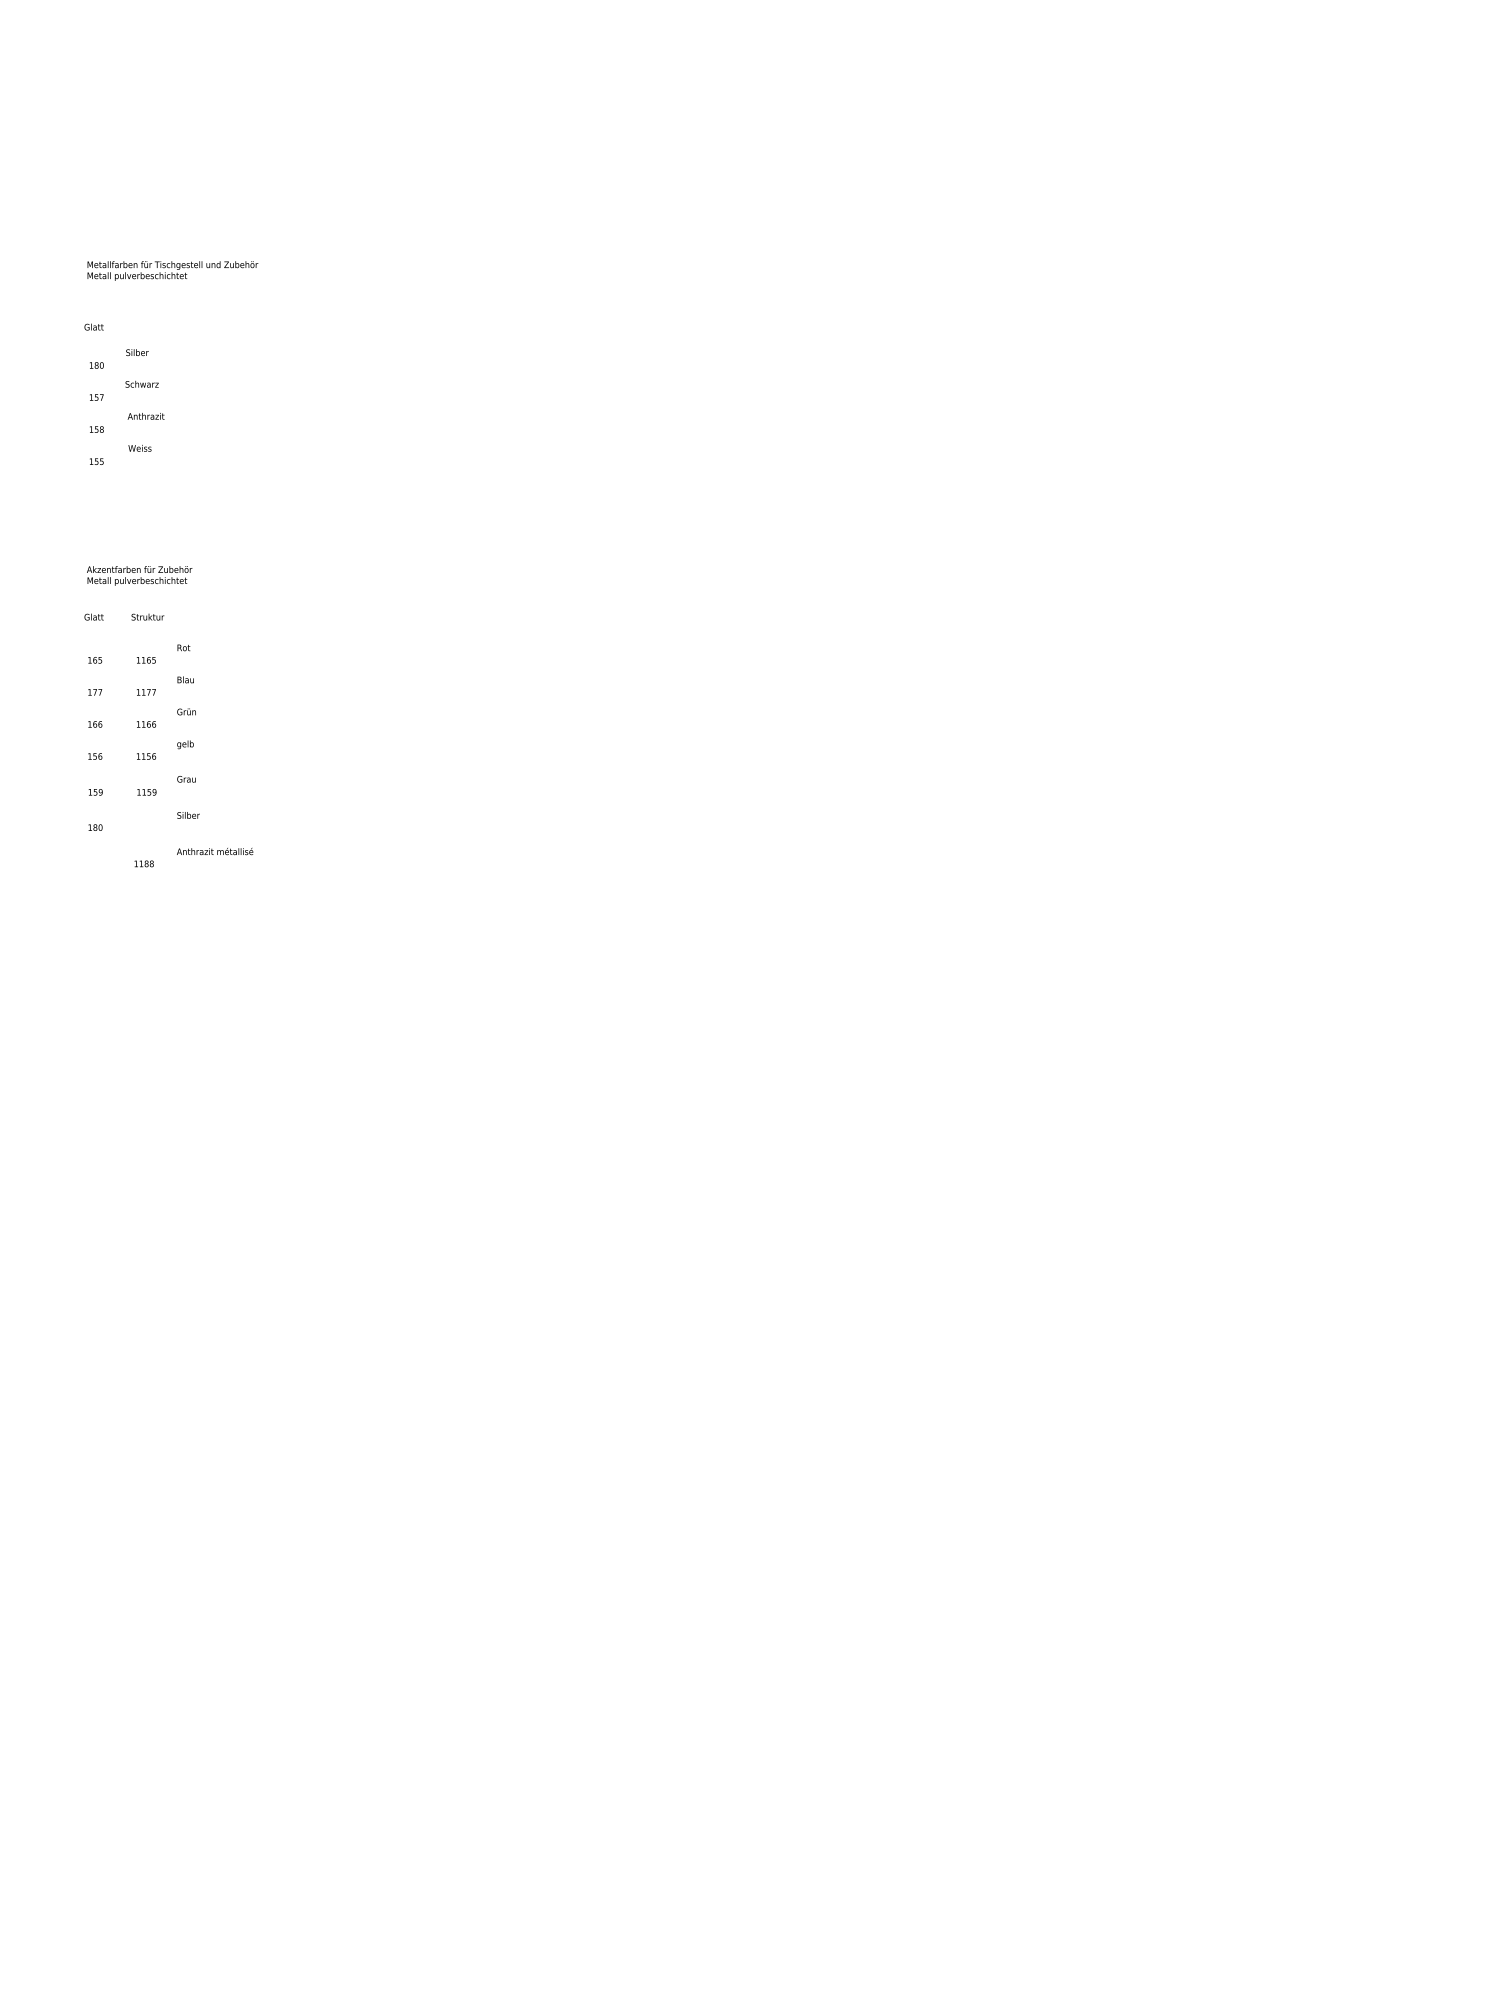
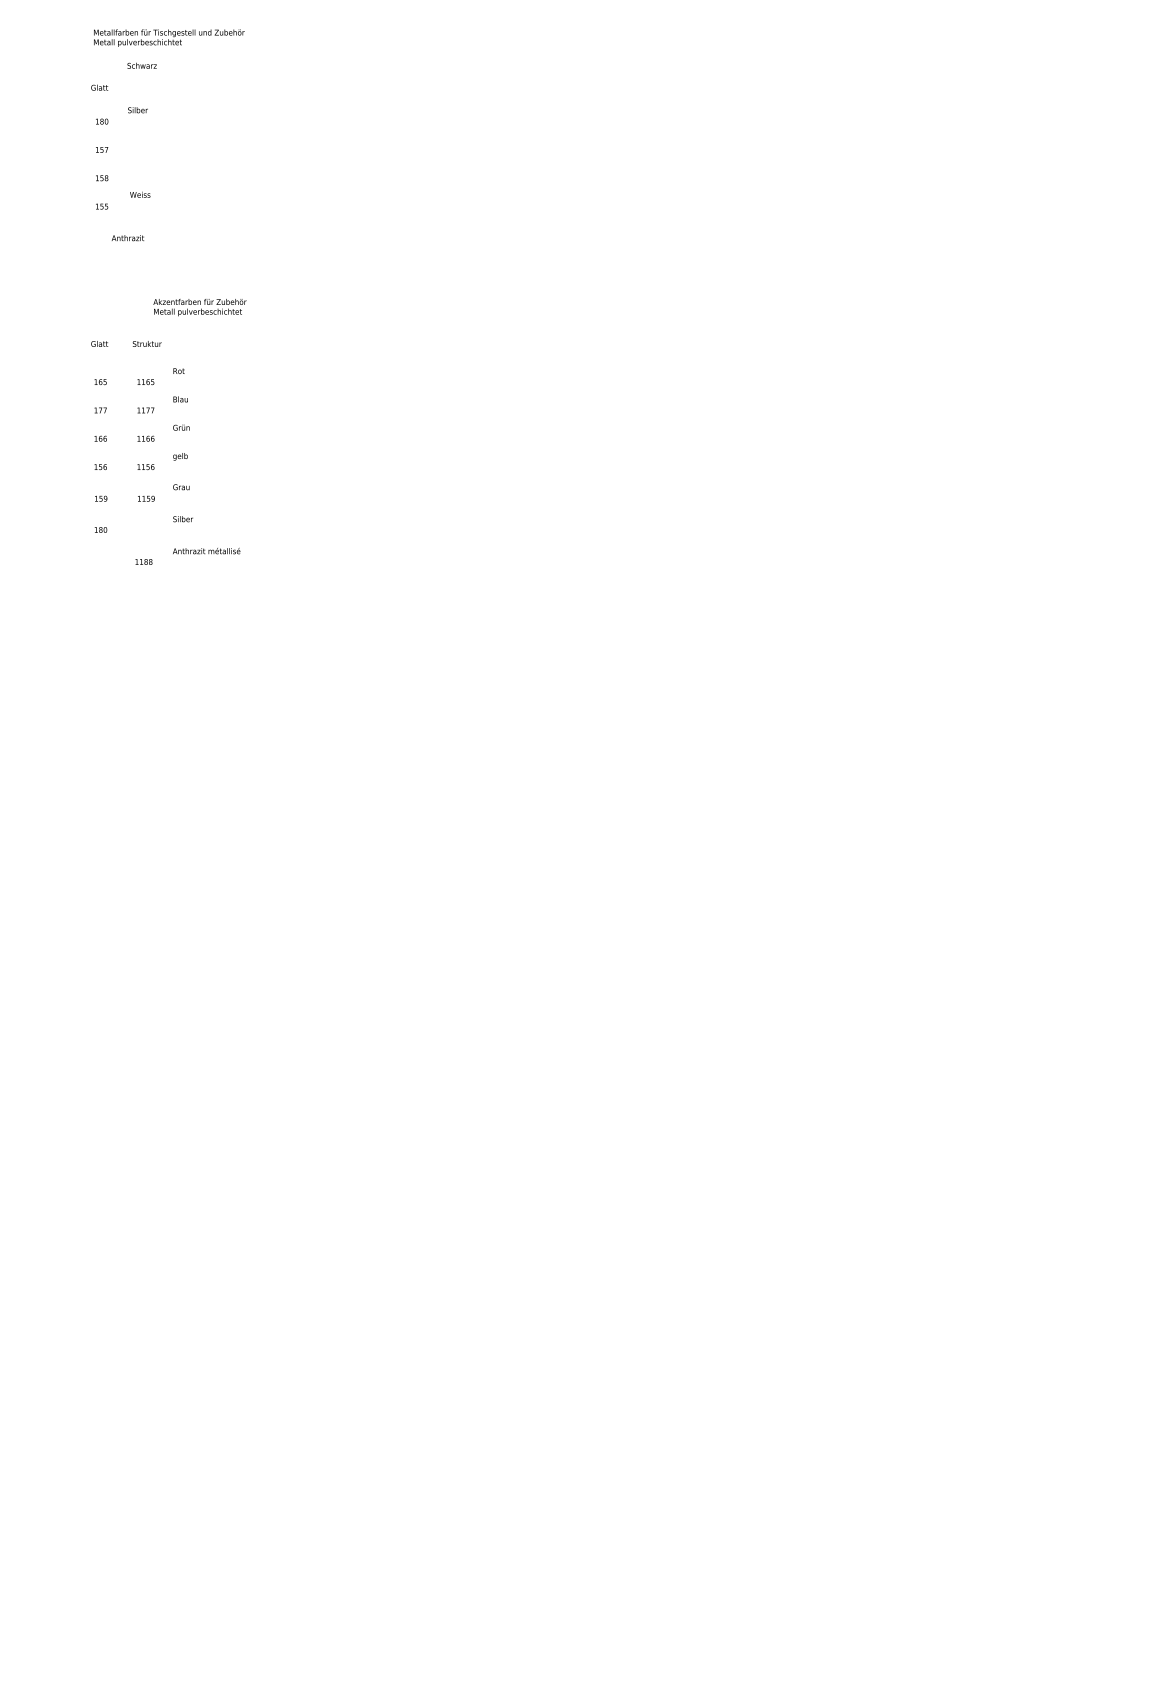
text: (141, 383) -> (141, 65), moved
text: (145, 416) -> (127, 238), moved
text: (139, 575) -> (199, 307), moved

